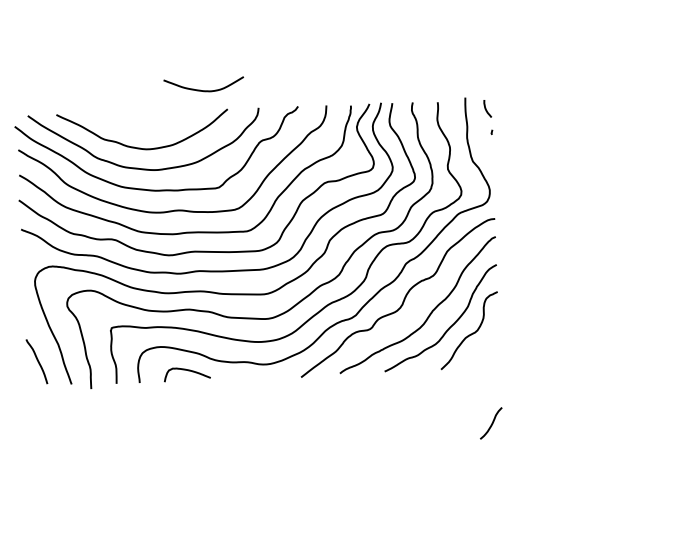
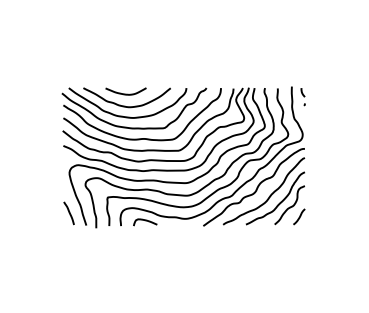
curve: (203, 88) -> (125, 93), moved
line: (491, 422) -> (299, 216), moved

